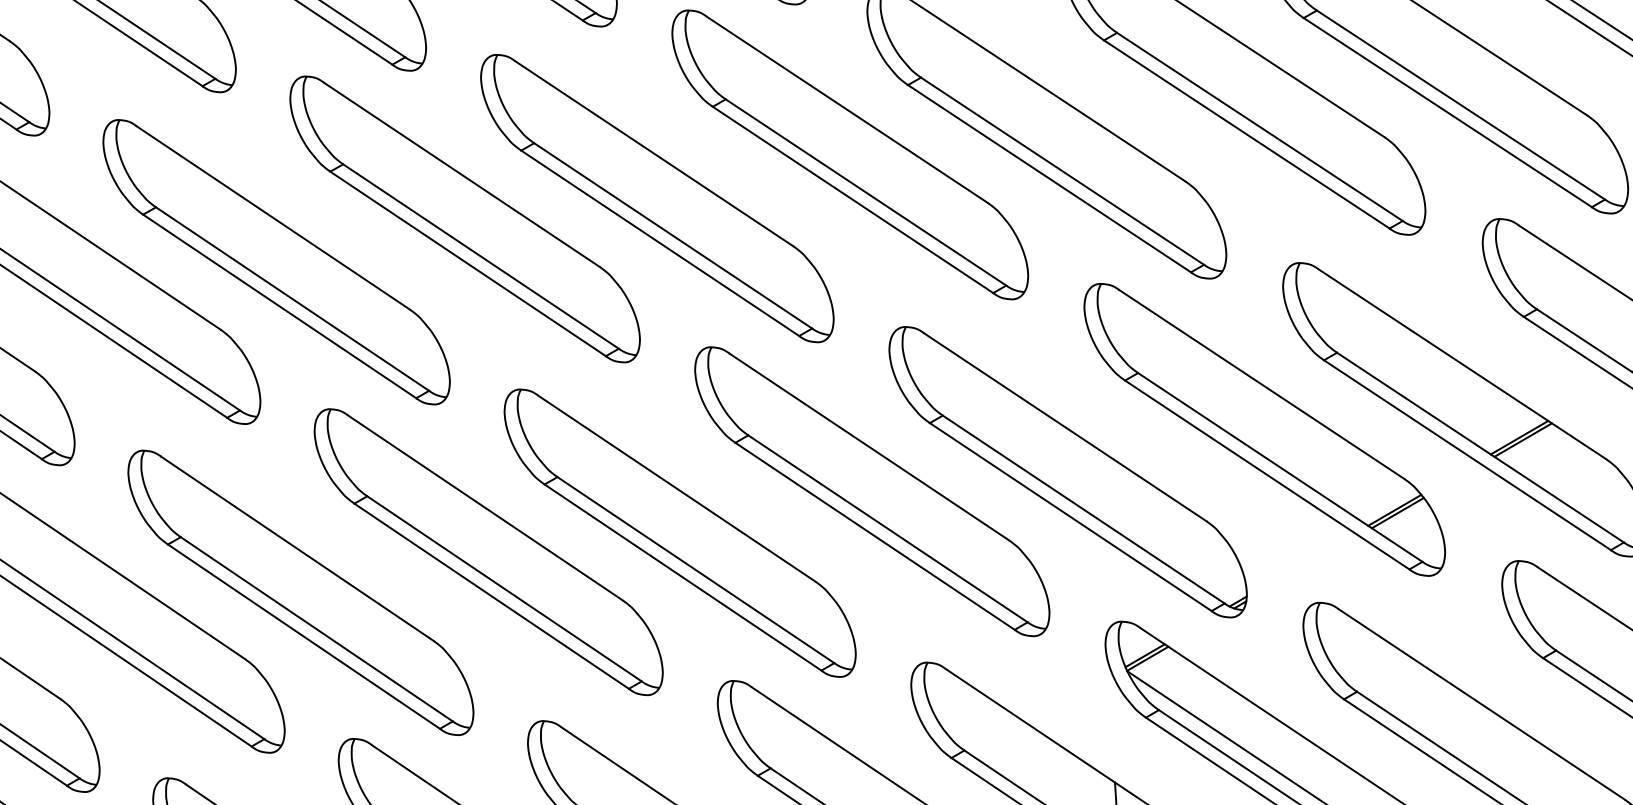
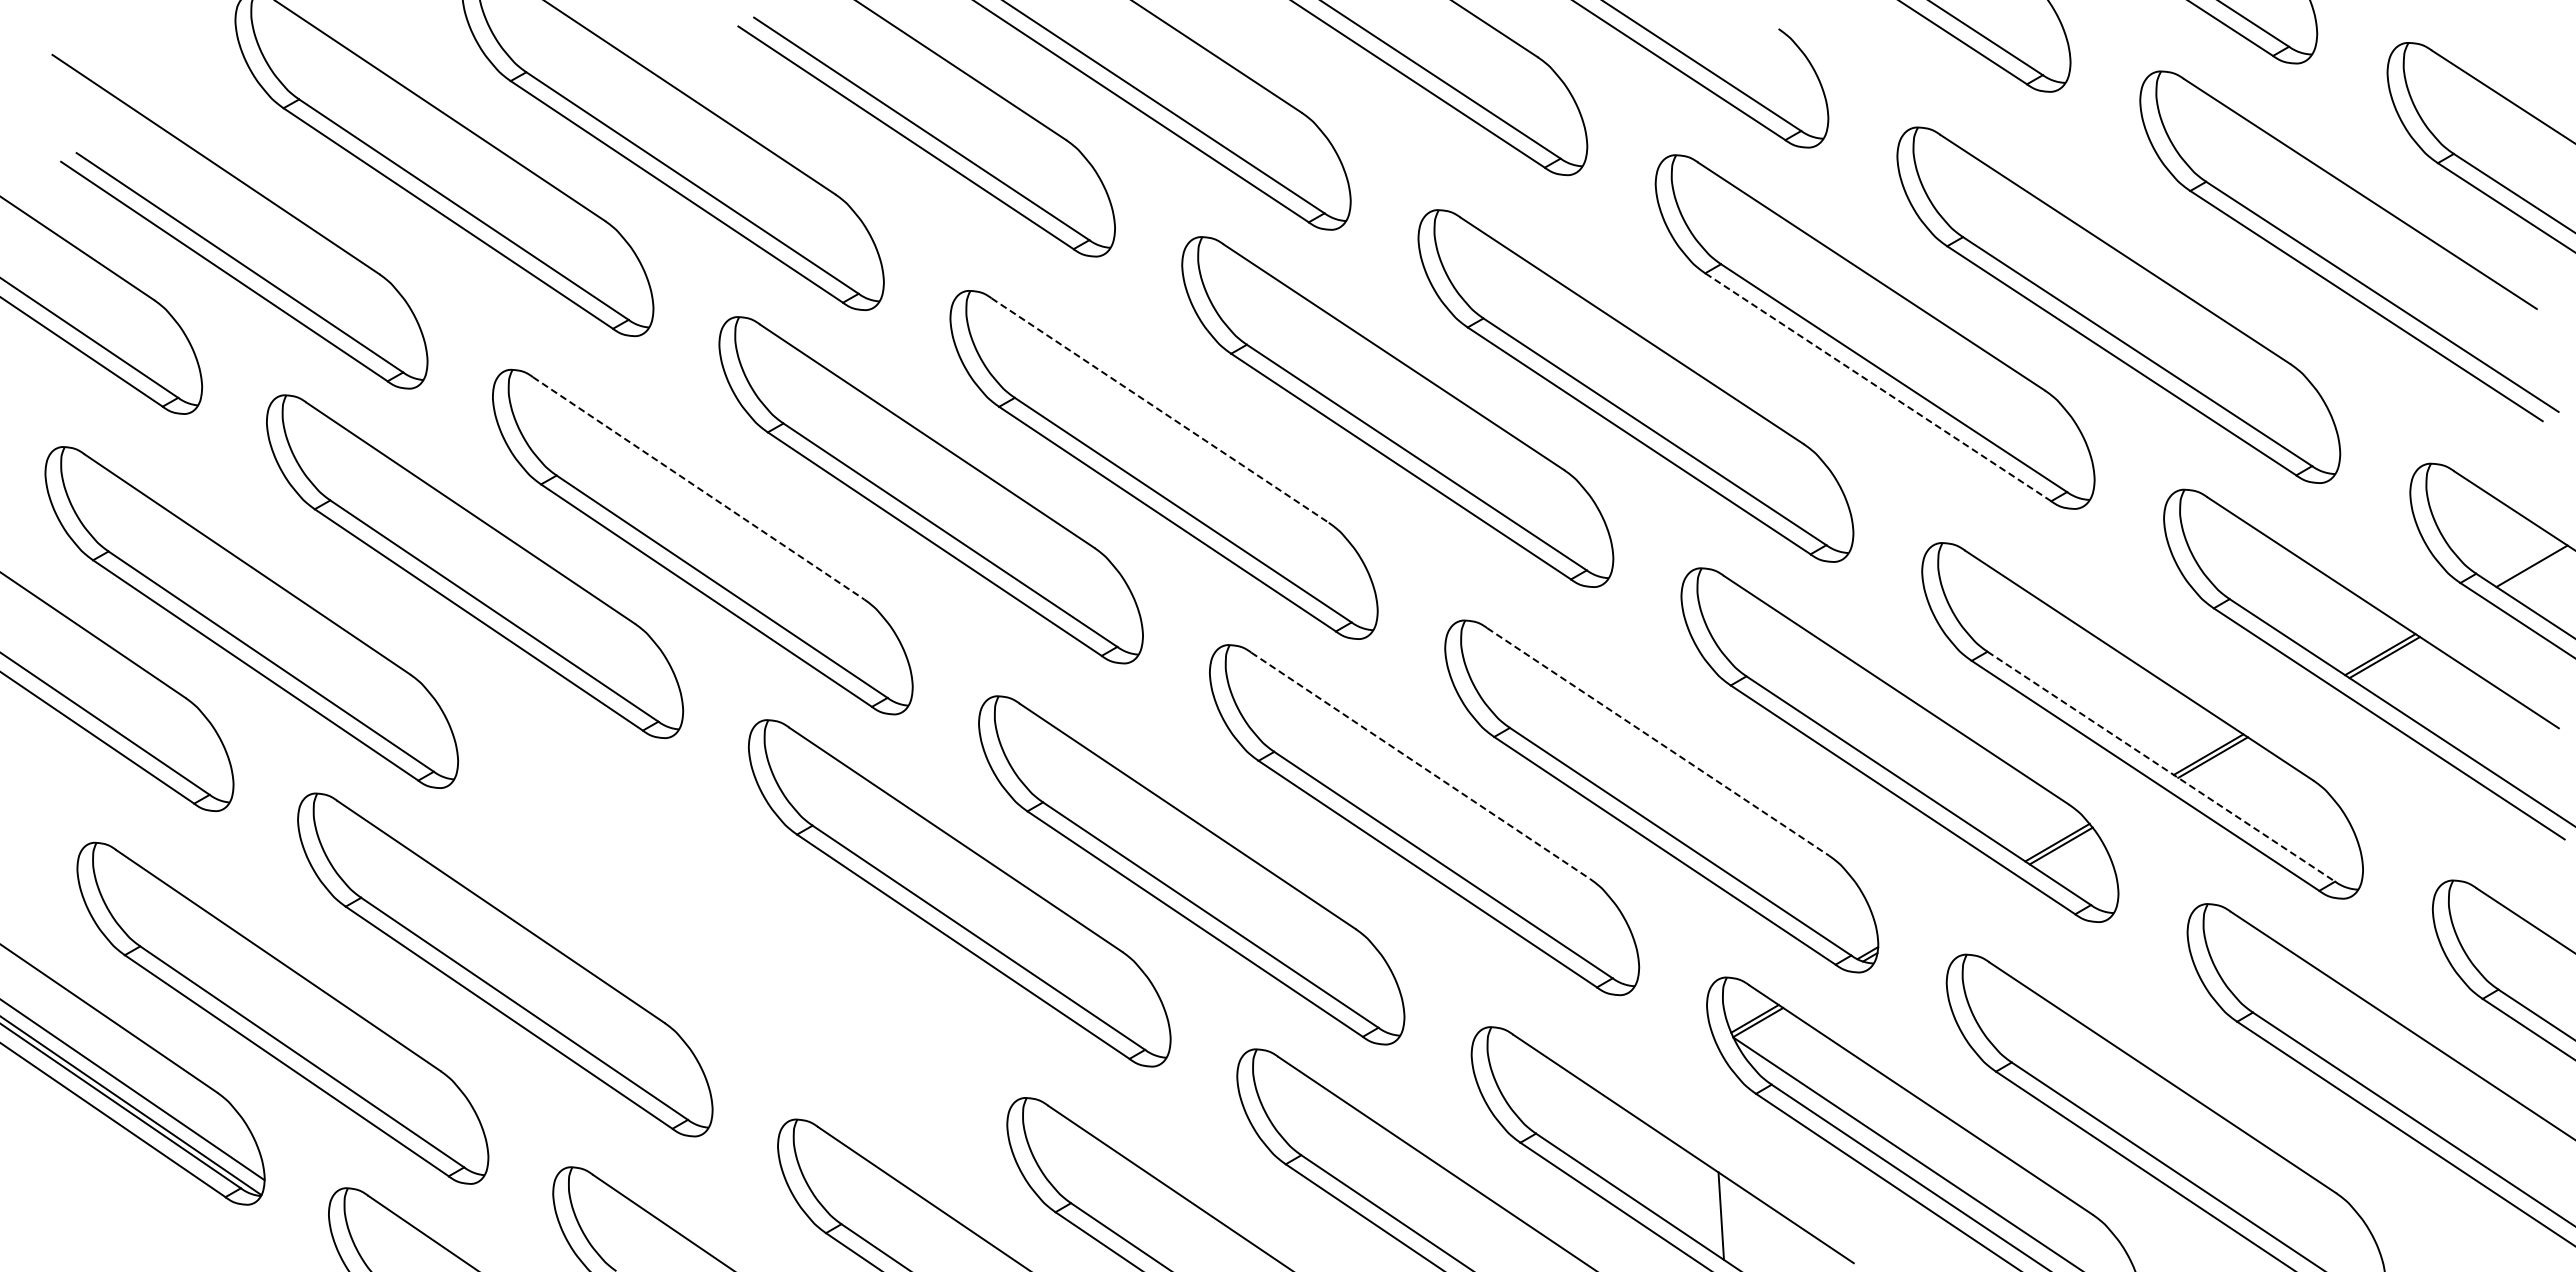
line: (1246, 134) -> (1877, 387), solid -> dashed
line: (654, 153) -> (1160, 410), solid -> dashed
line: (273, 218) -> (699, 488), solid -> dashed
line: (1065, 427) -> (1658, 742), solid -> dashed
line: (869, 446) -> (1420, 765), solid -> dashed
line: (1480, 447) -> (2161, 766), solid -> dashed
part: (301, 592) -> (732, 942), removed

